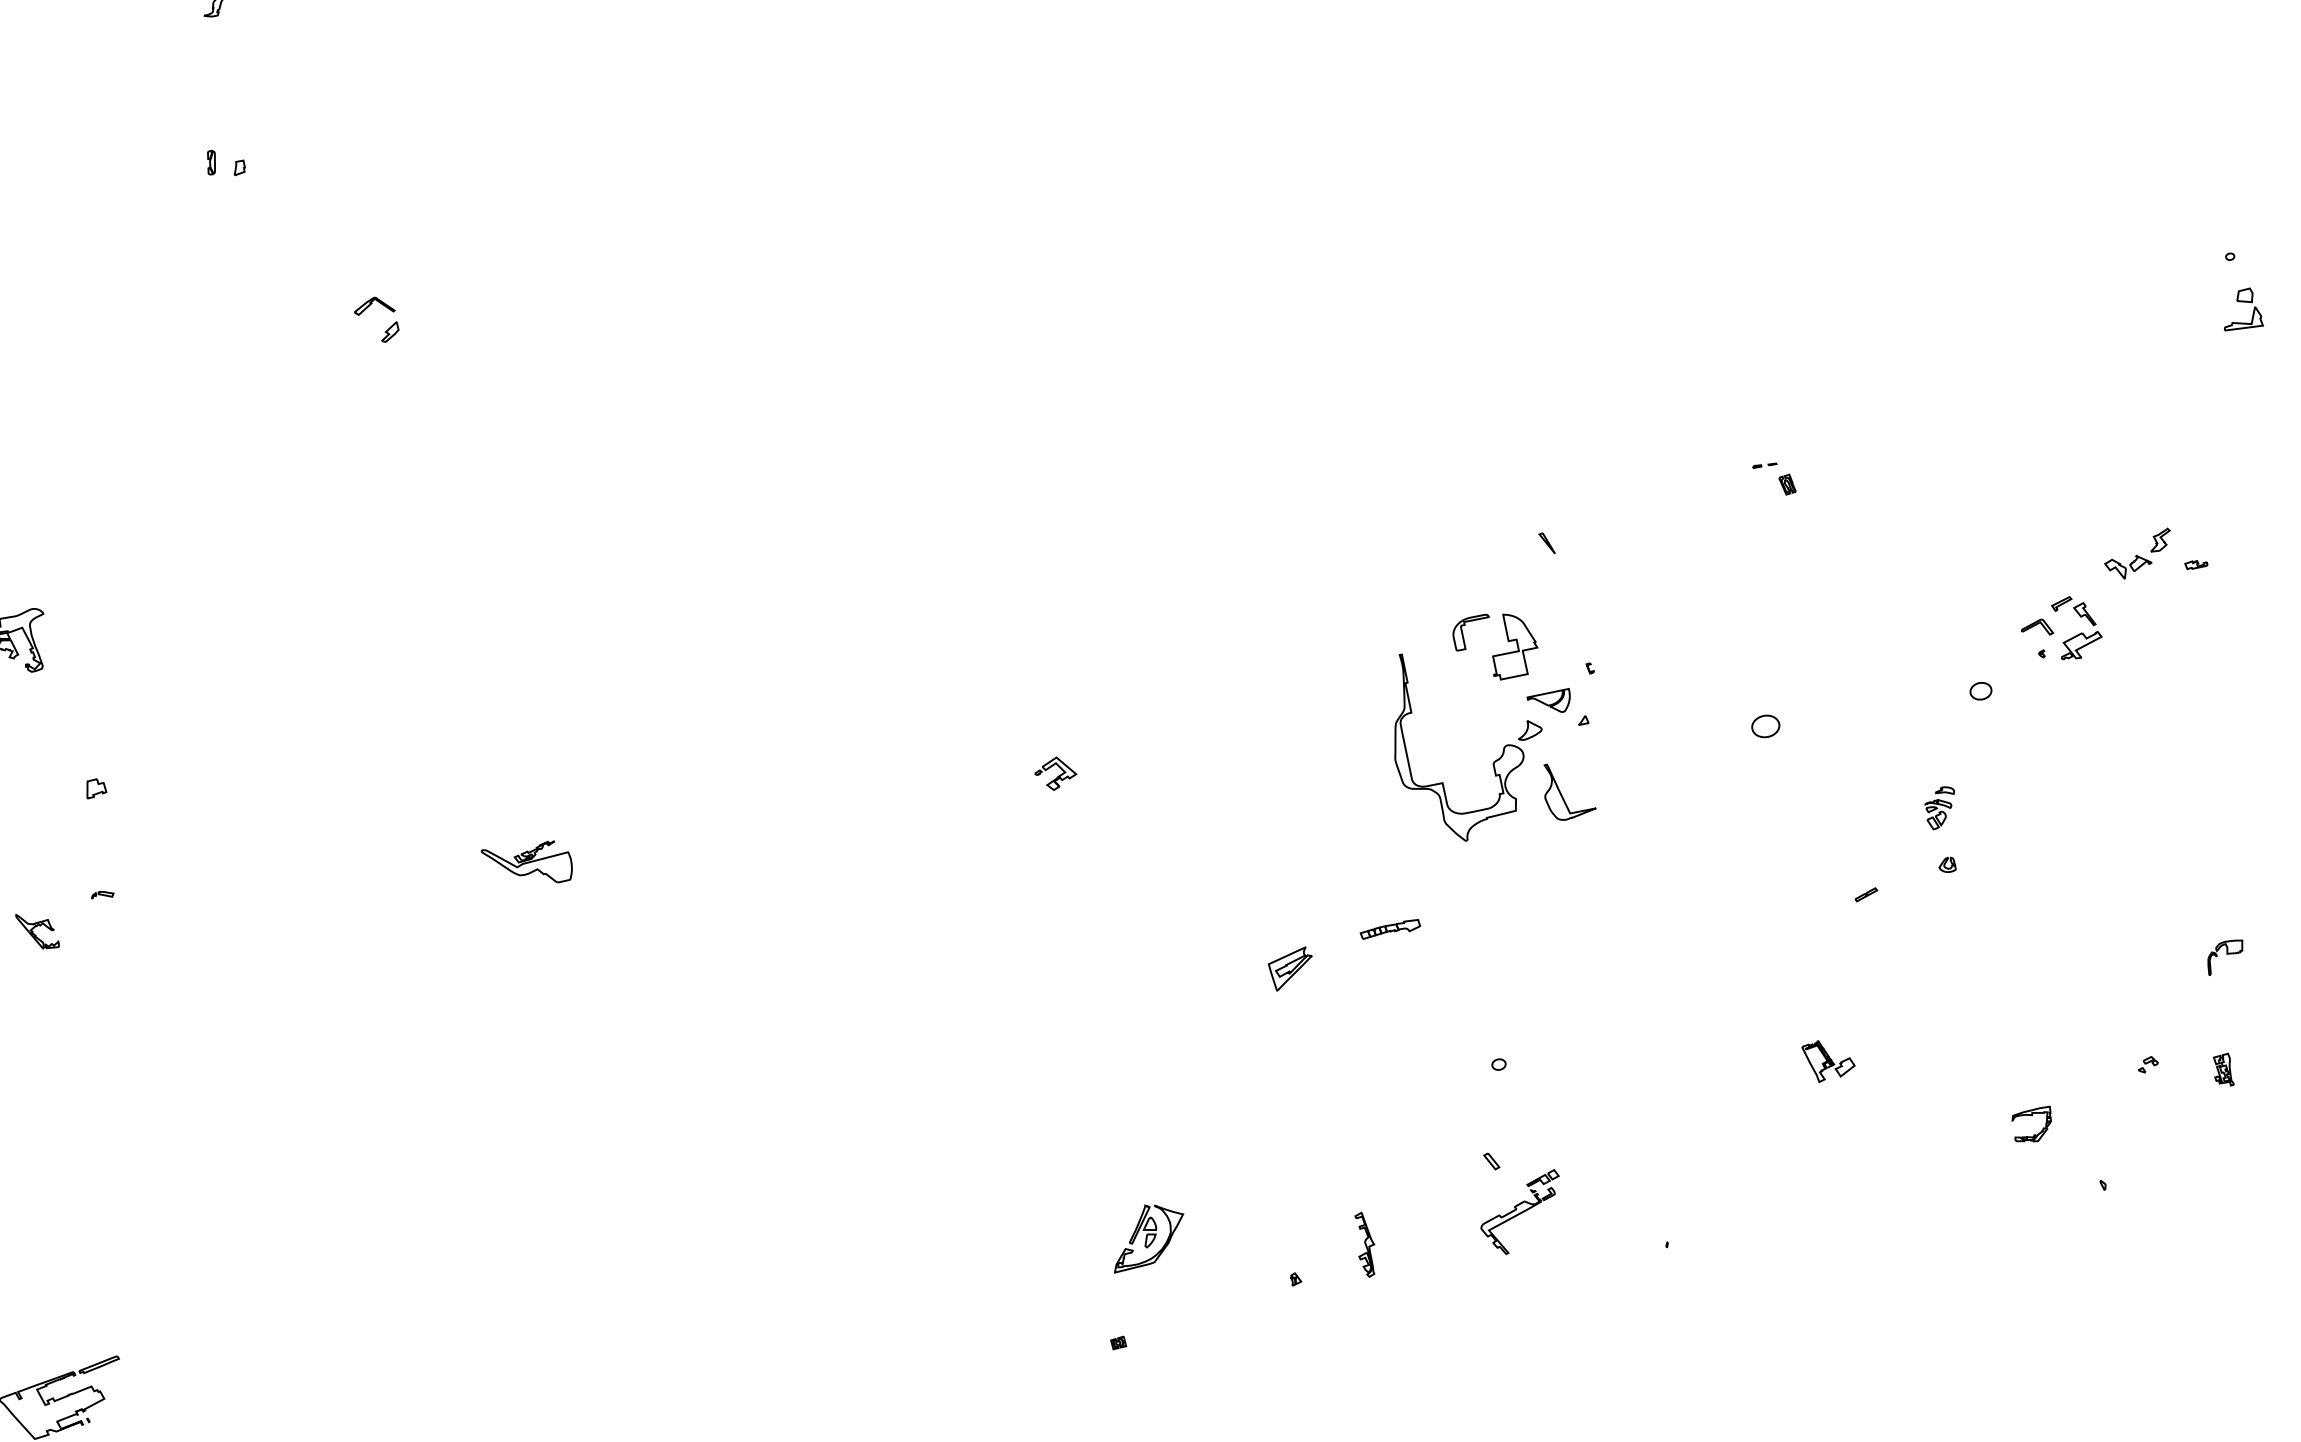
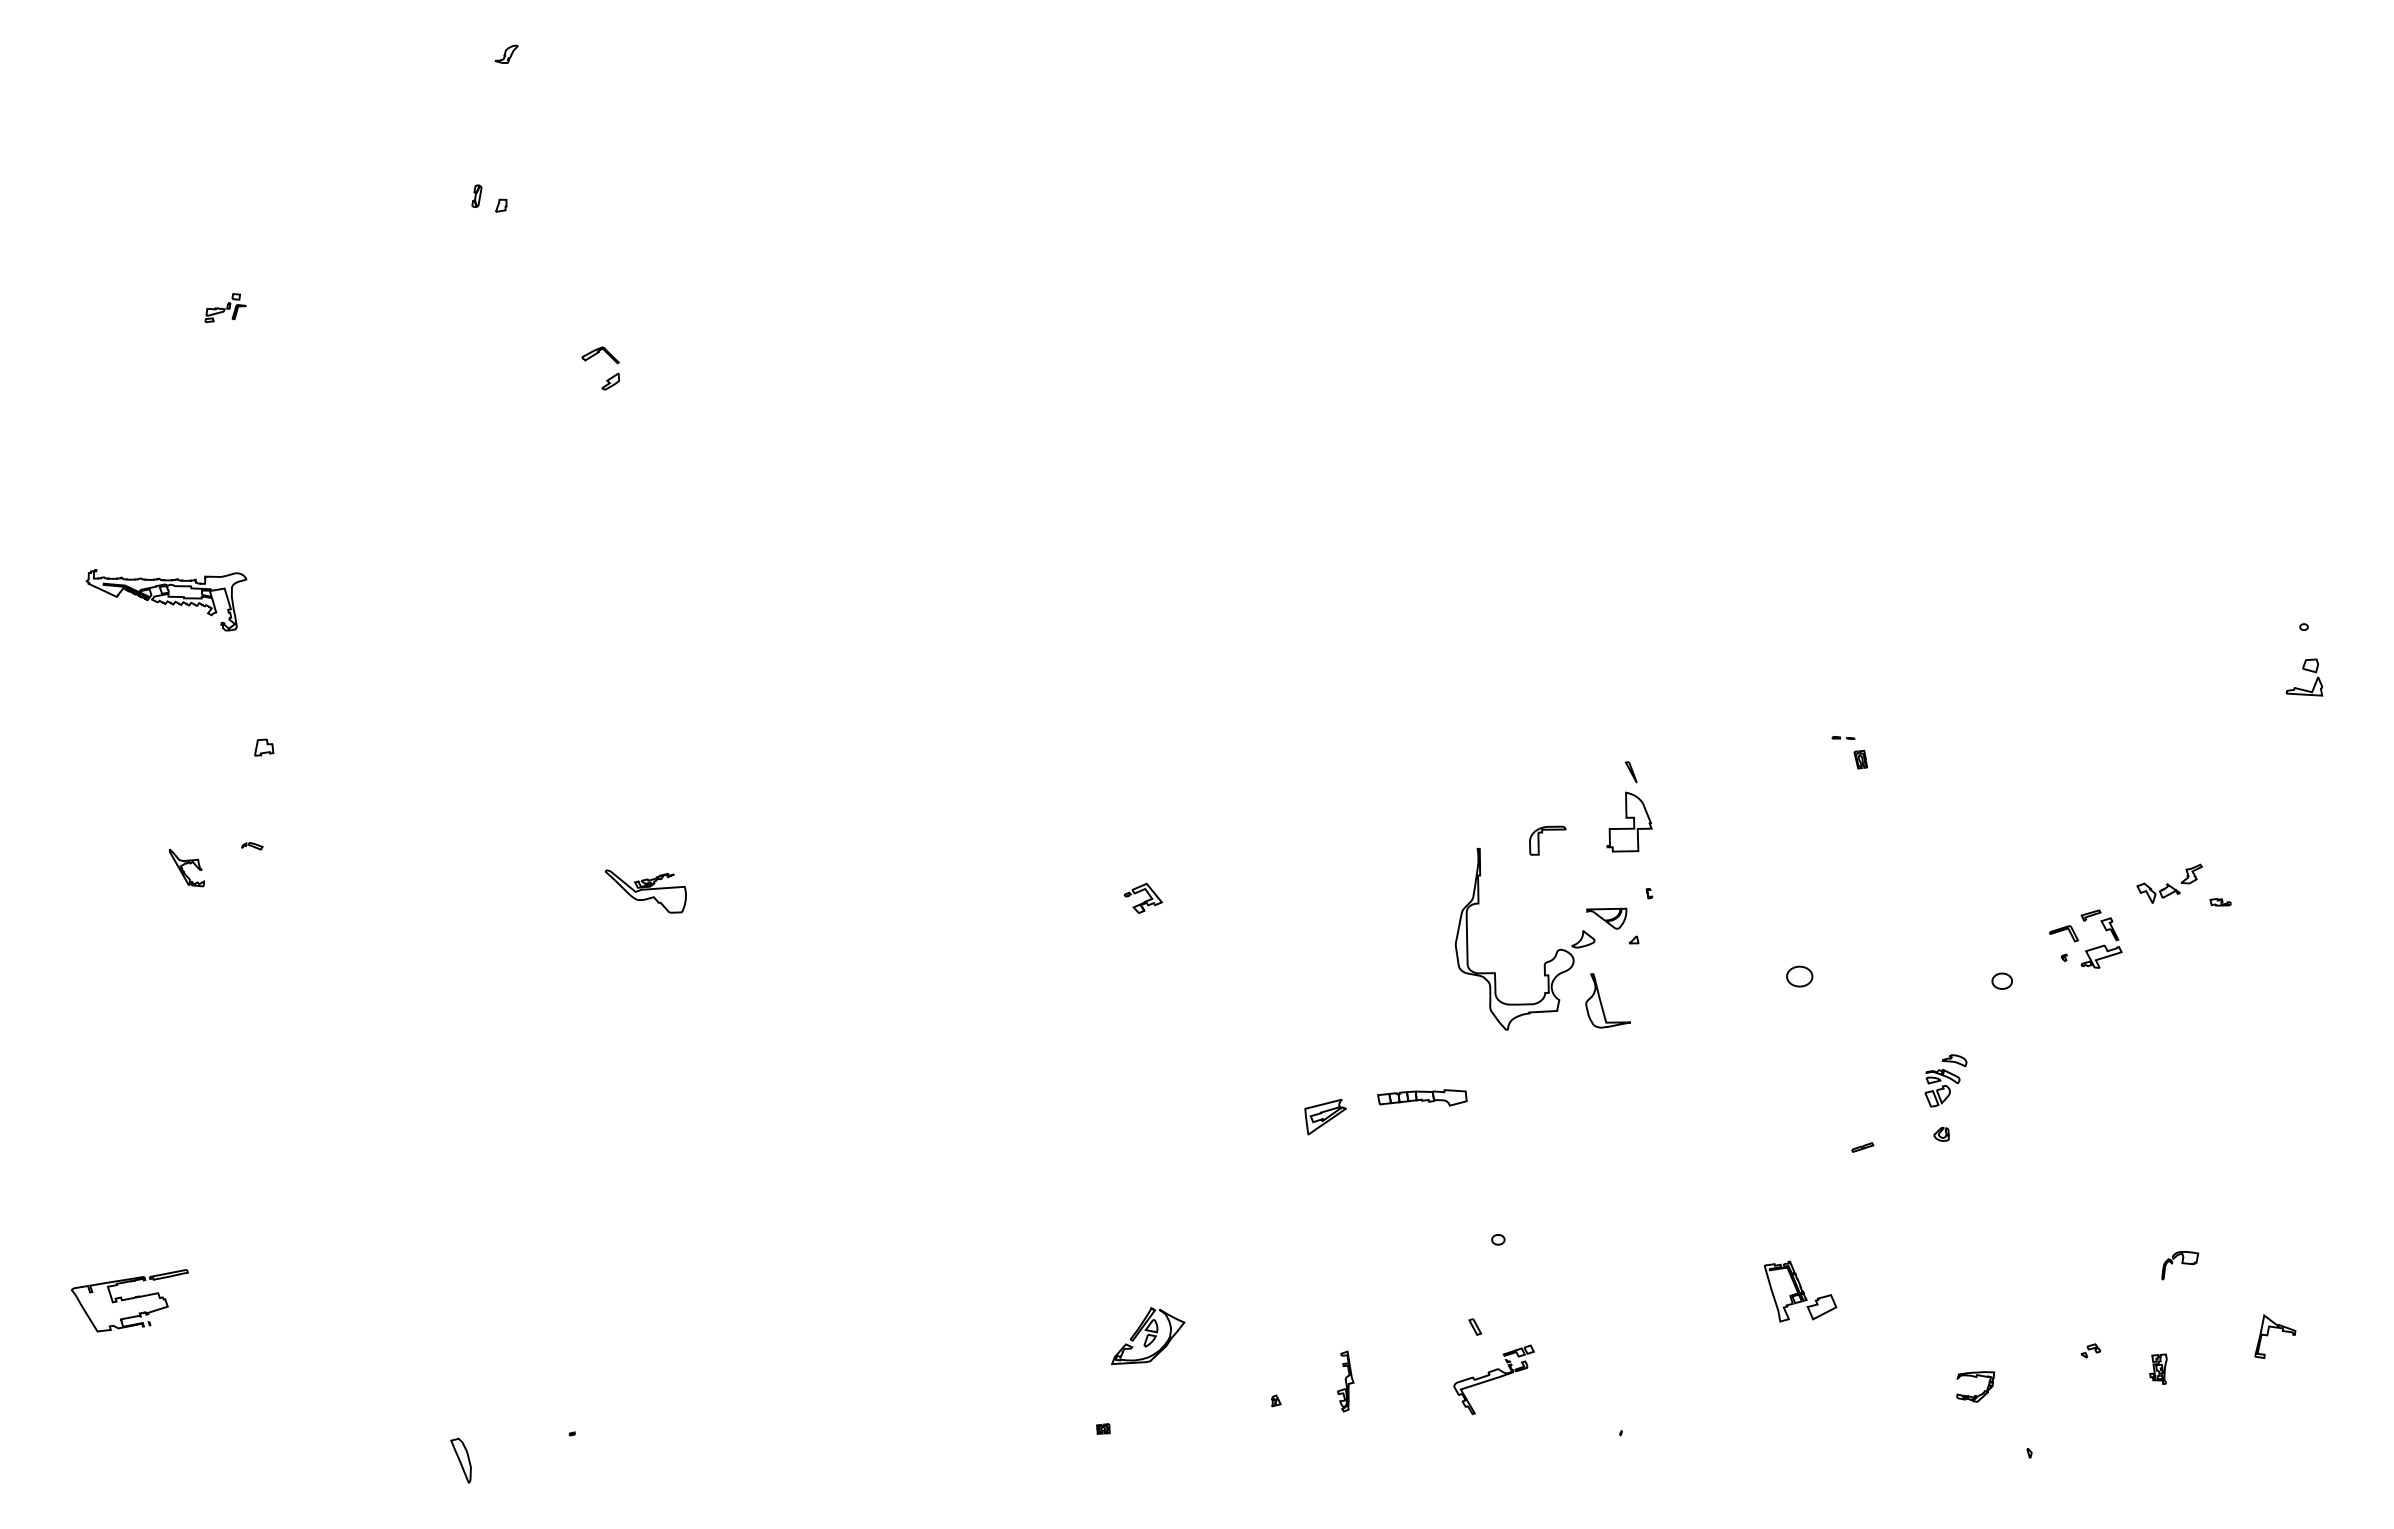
part: (1512, 644) -> (1629, 821), moved
part: (1940, 807) -> (1945, 1080), size x1.4
part: (1389, 929) -> (1421, 1097), size x1.6
part: (1828, 1059) -> (1800, 1291), size x1.6

